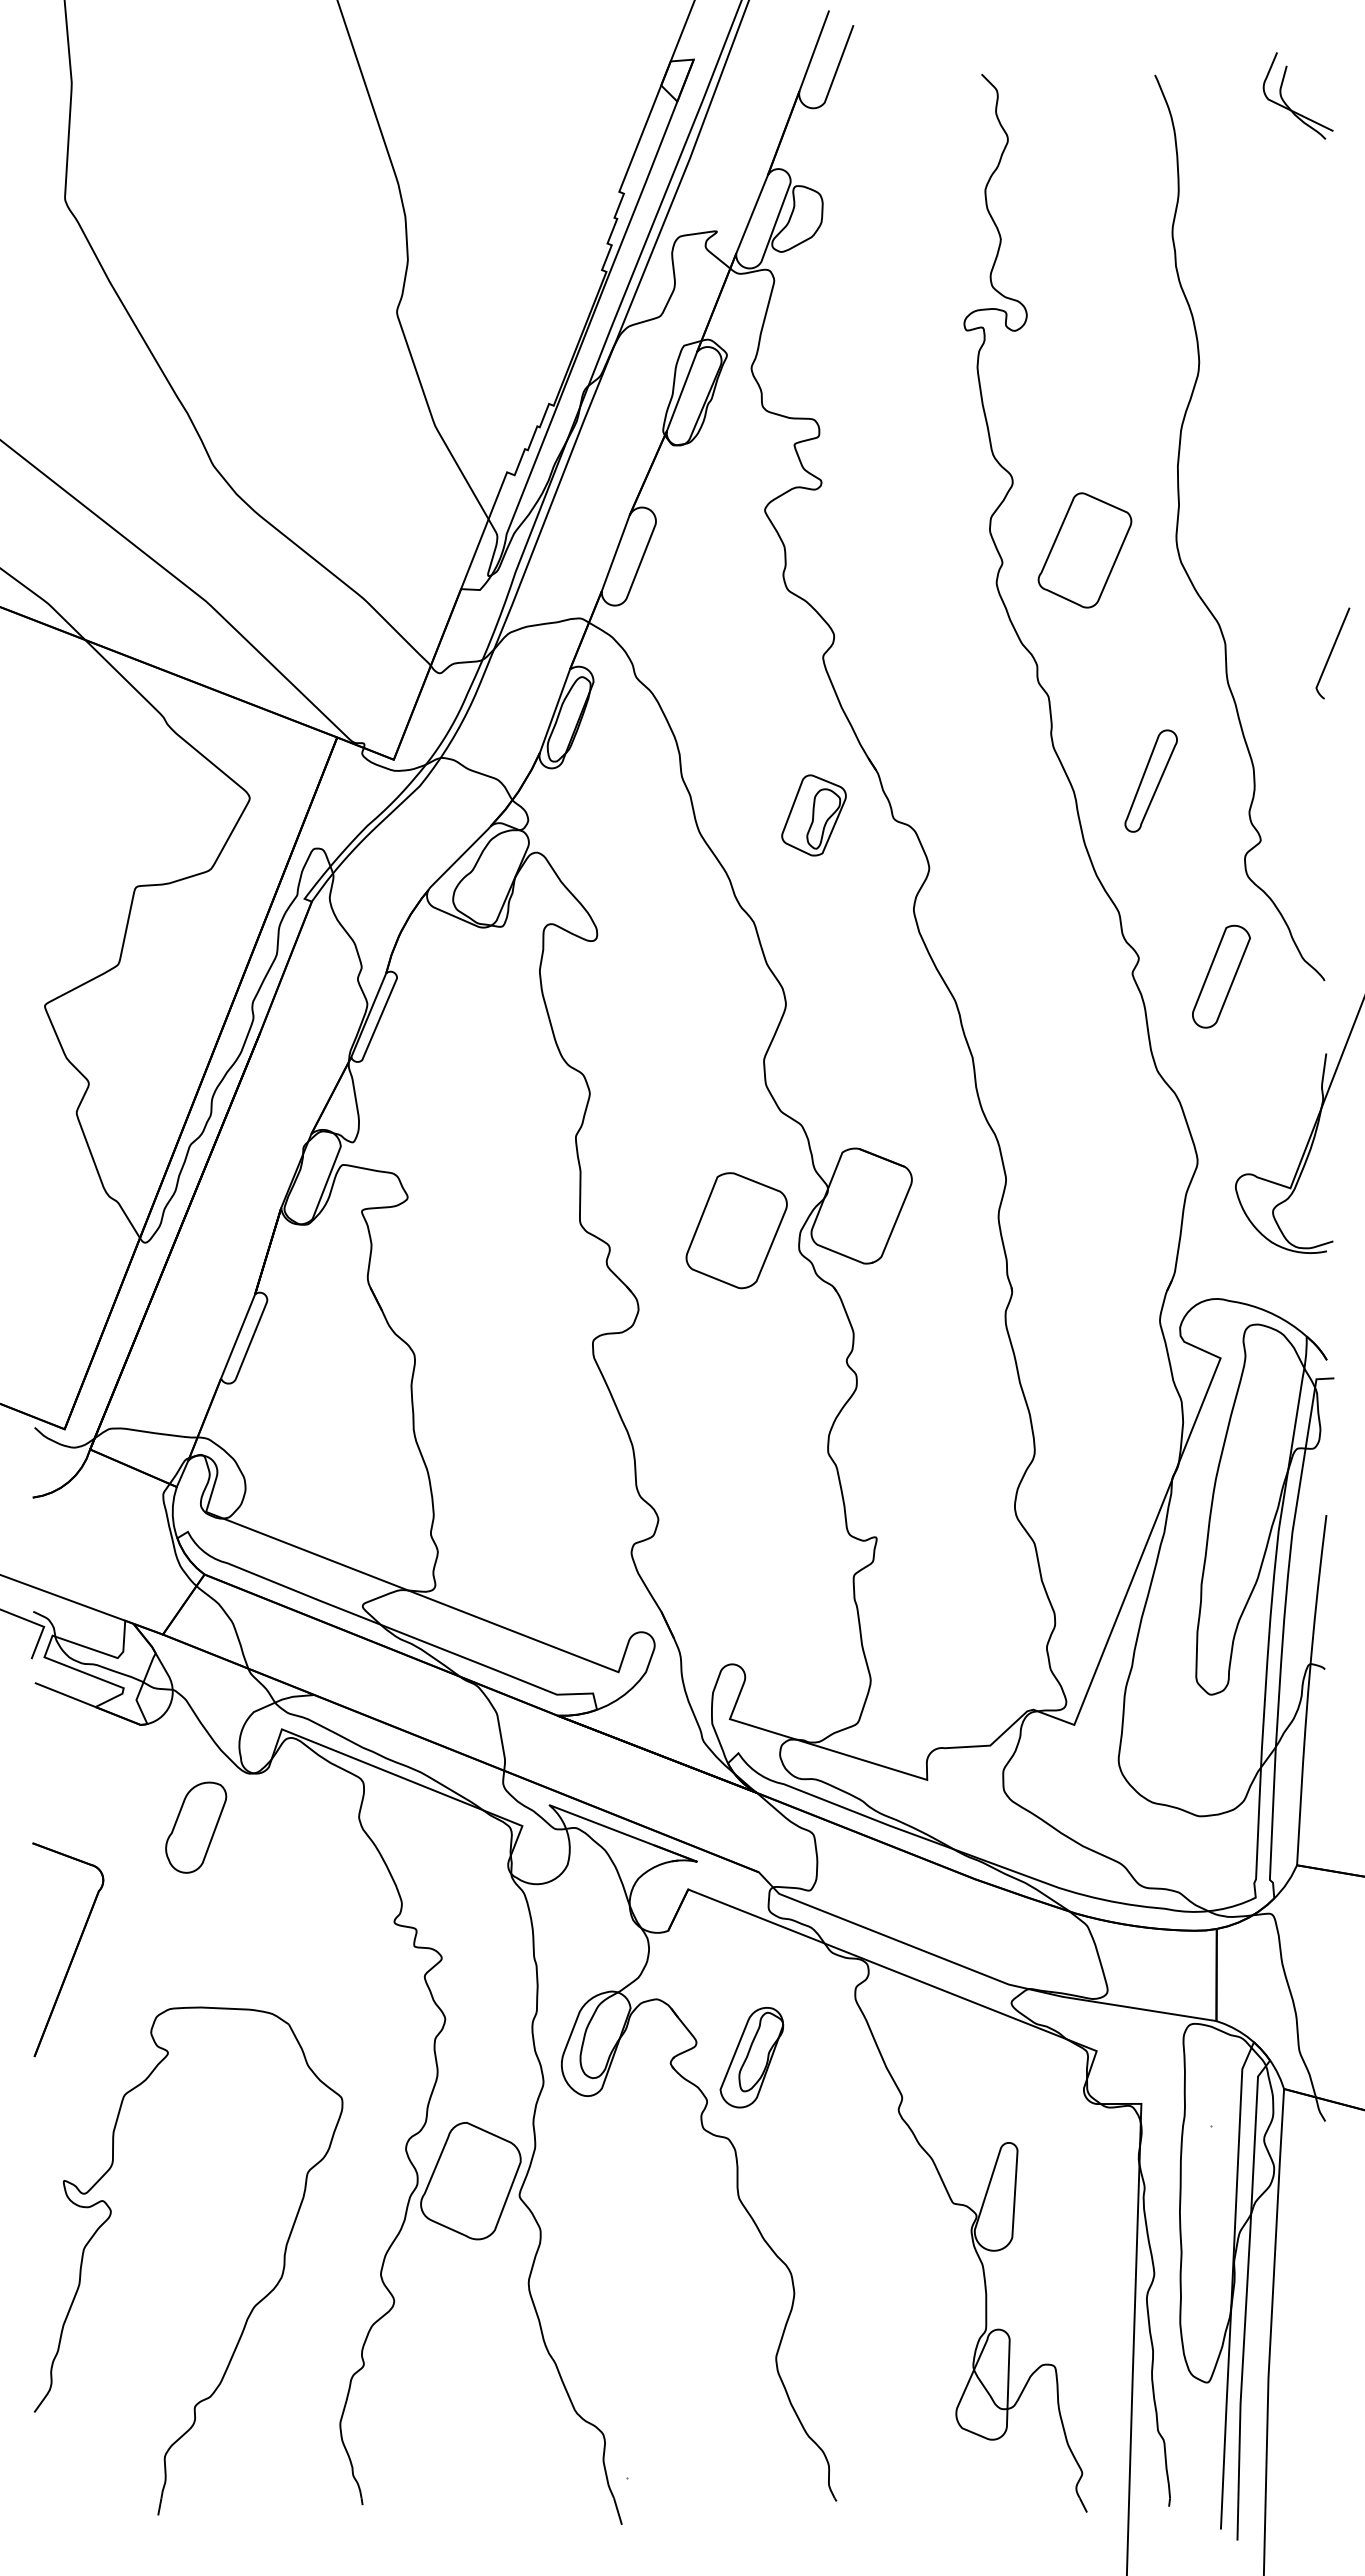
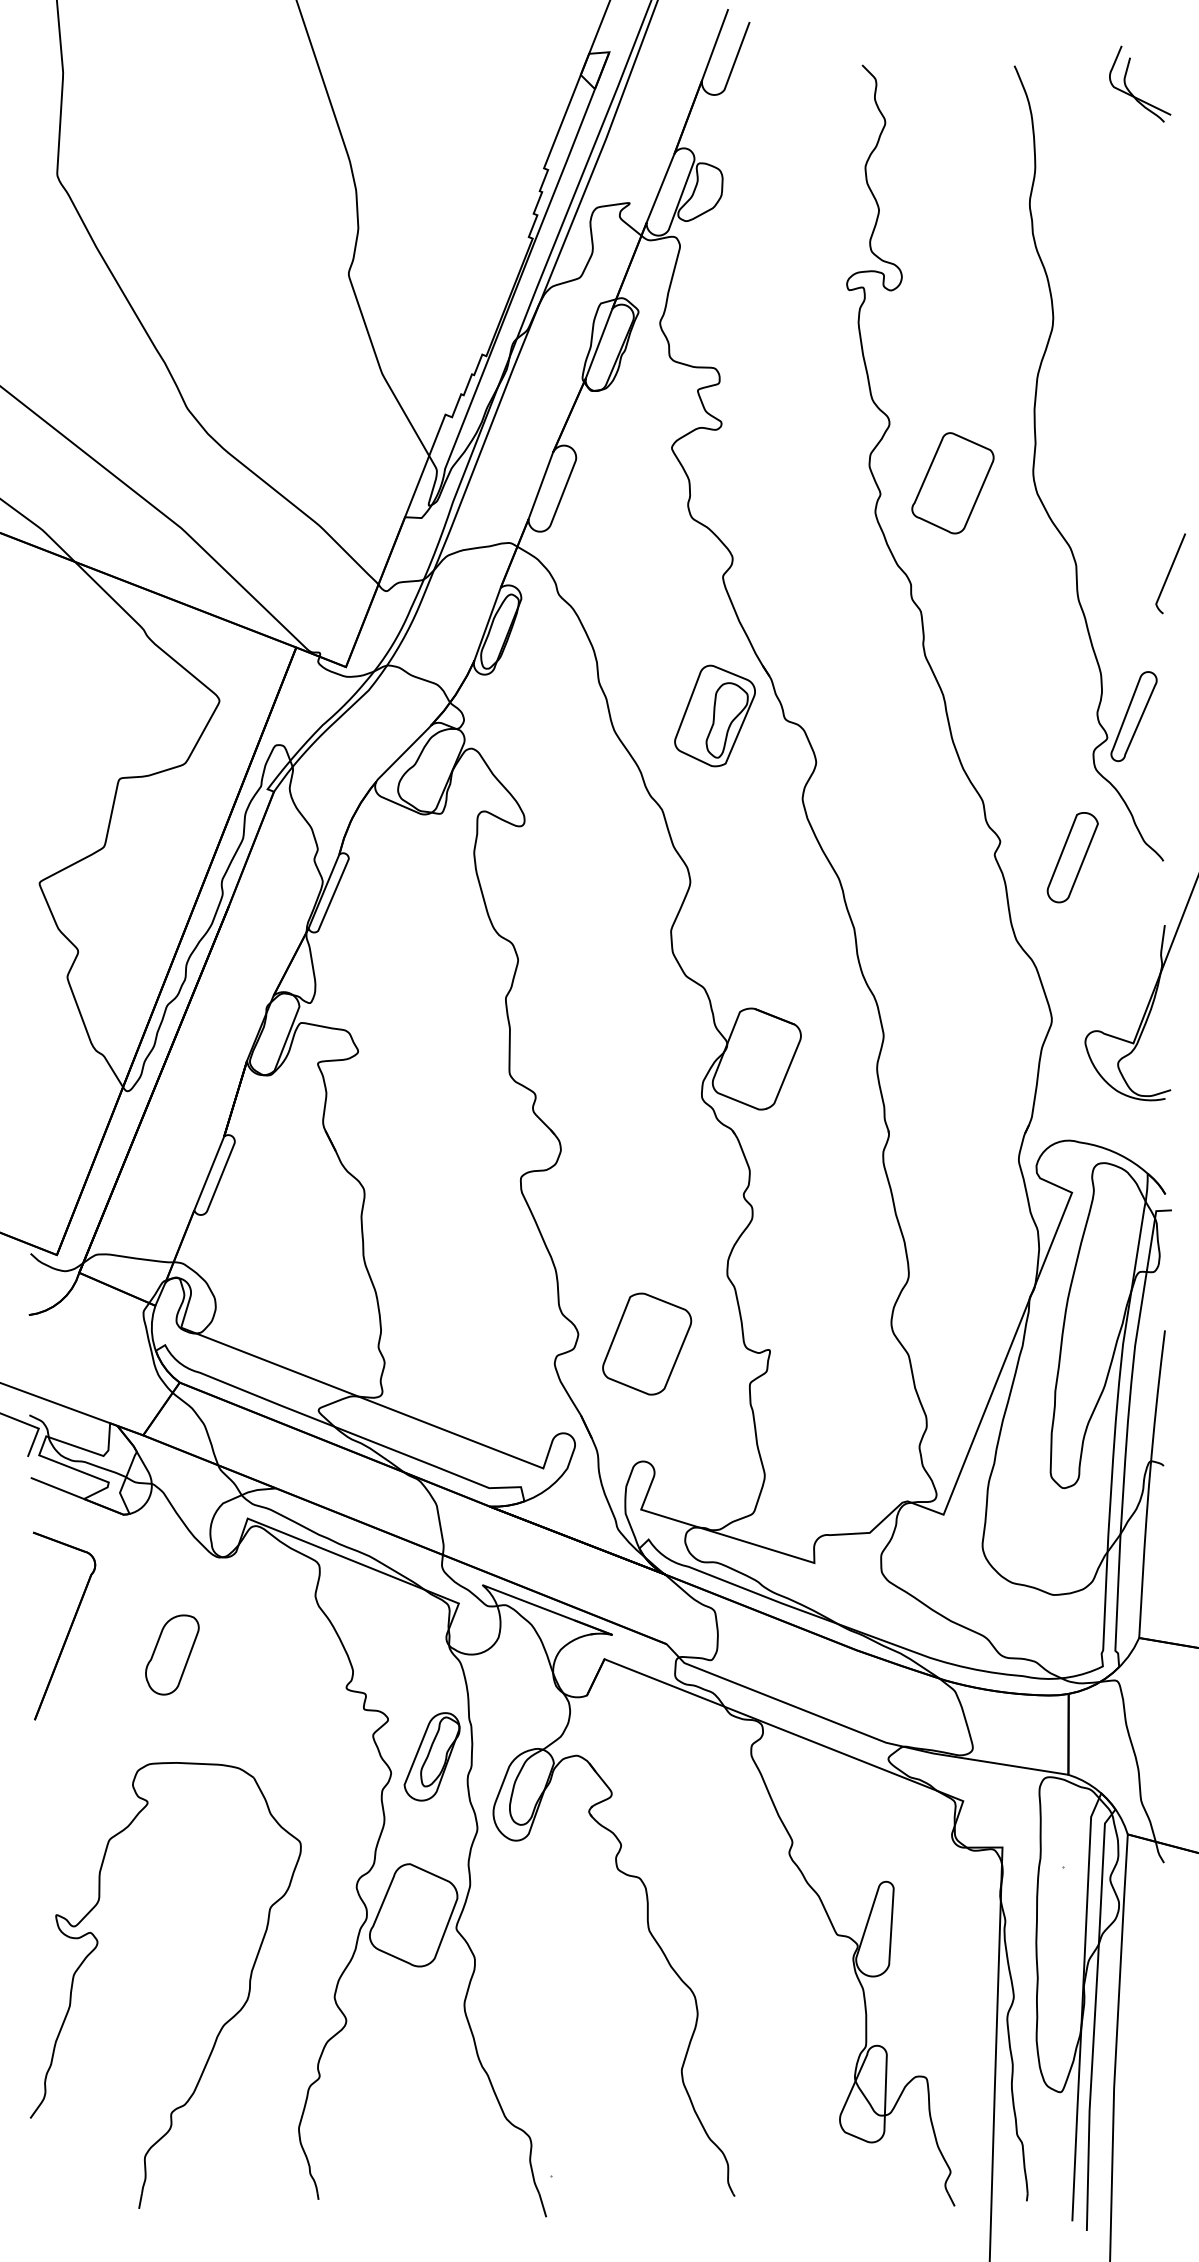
part: (1150, 780) -> (1133, 716), moved
part: (813, 815) -> (714, 716), size x1.43
part: (736, 1230) -> (646, 1343), moved
part: (196, 1827) -> (172, 1654), moved
part: (74, 1950) -> (69, 1626), moved
part: (751, 2057) -> (431, 1756), moved

